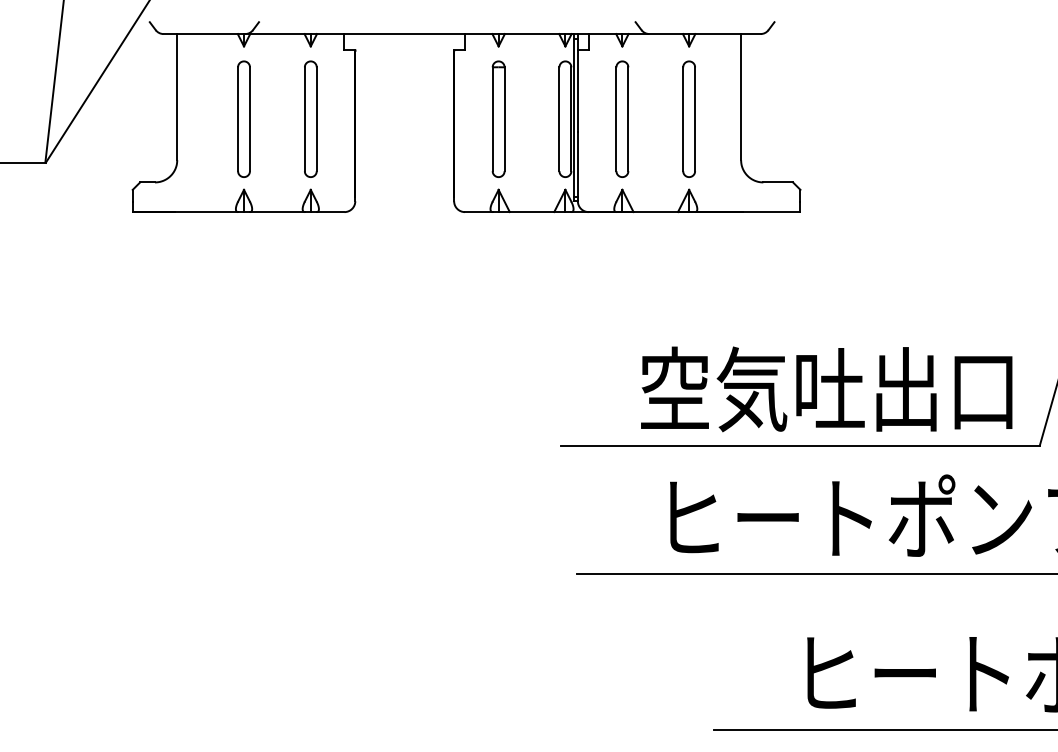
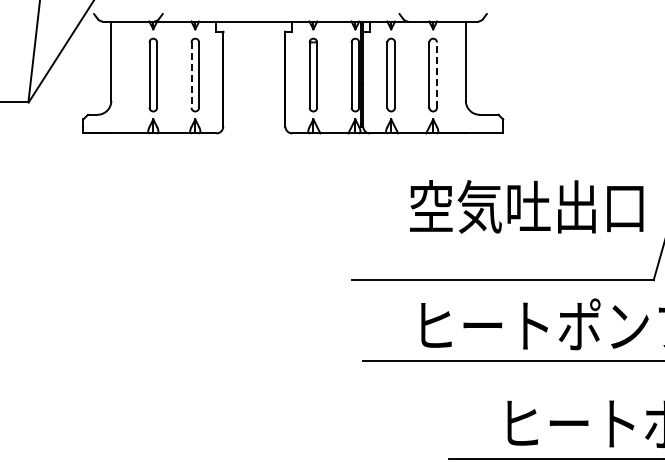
line: (304, 119) -> (191, 75), solid -> dashed
line: (694, 119) -> (436, 75), solid -> dashed
text: (826, 388) -> (526, 206), moved

